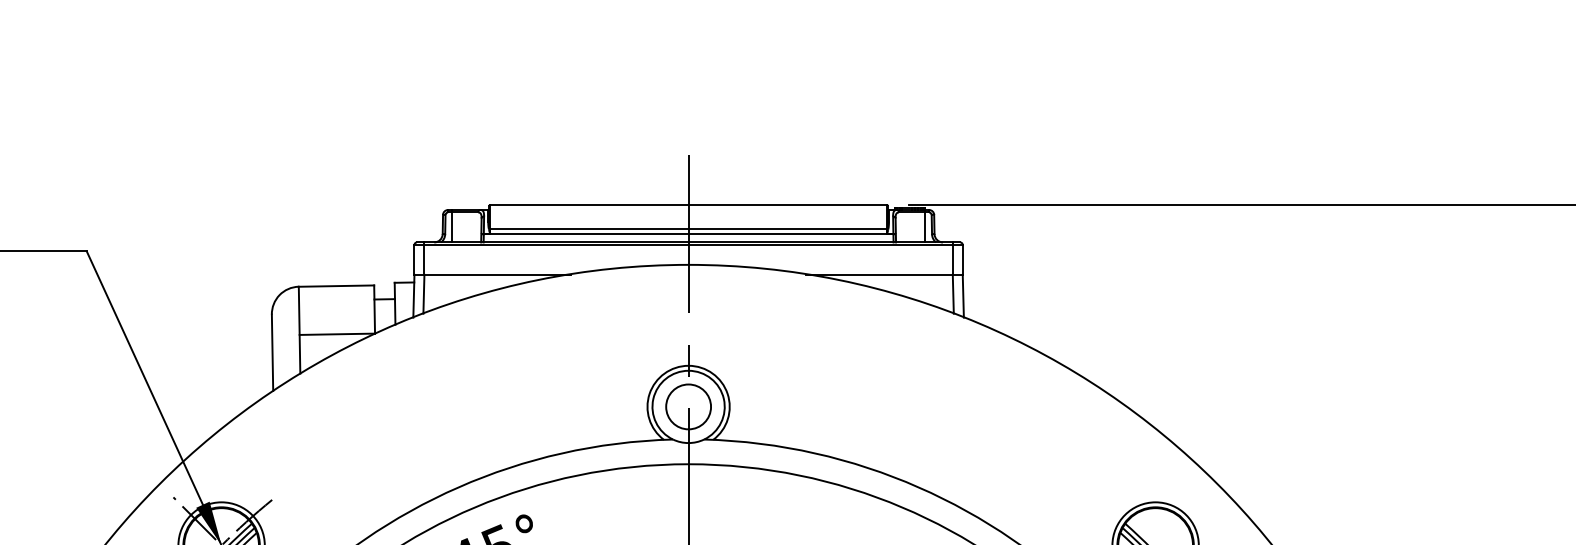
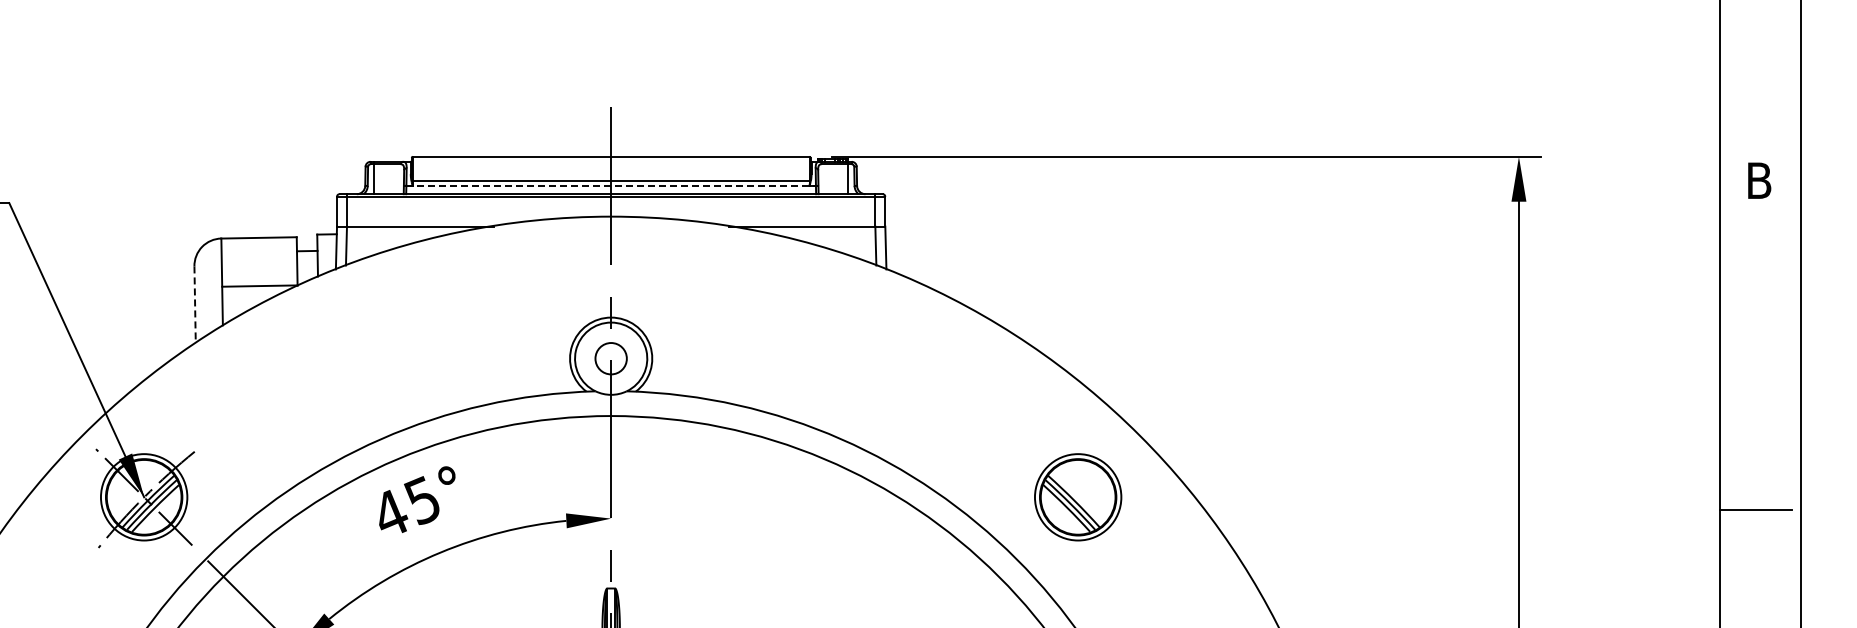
line: (688, 234) -> (611, 186), solid -> dashed
line: (272, 353) -> (195, 305), solid -> dashed
circle: (687, 406) -> (610, 358), size x0.7

